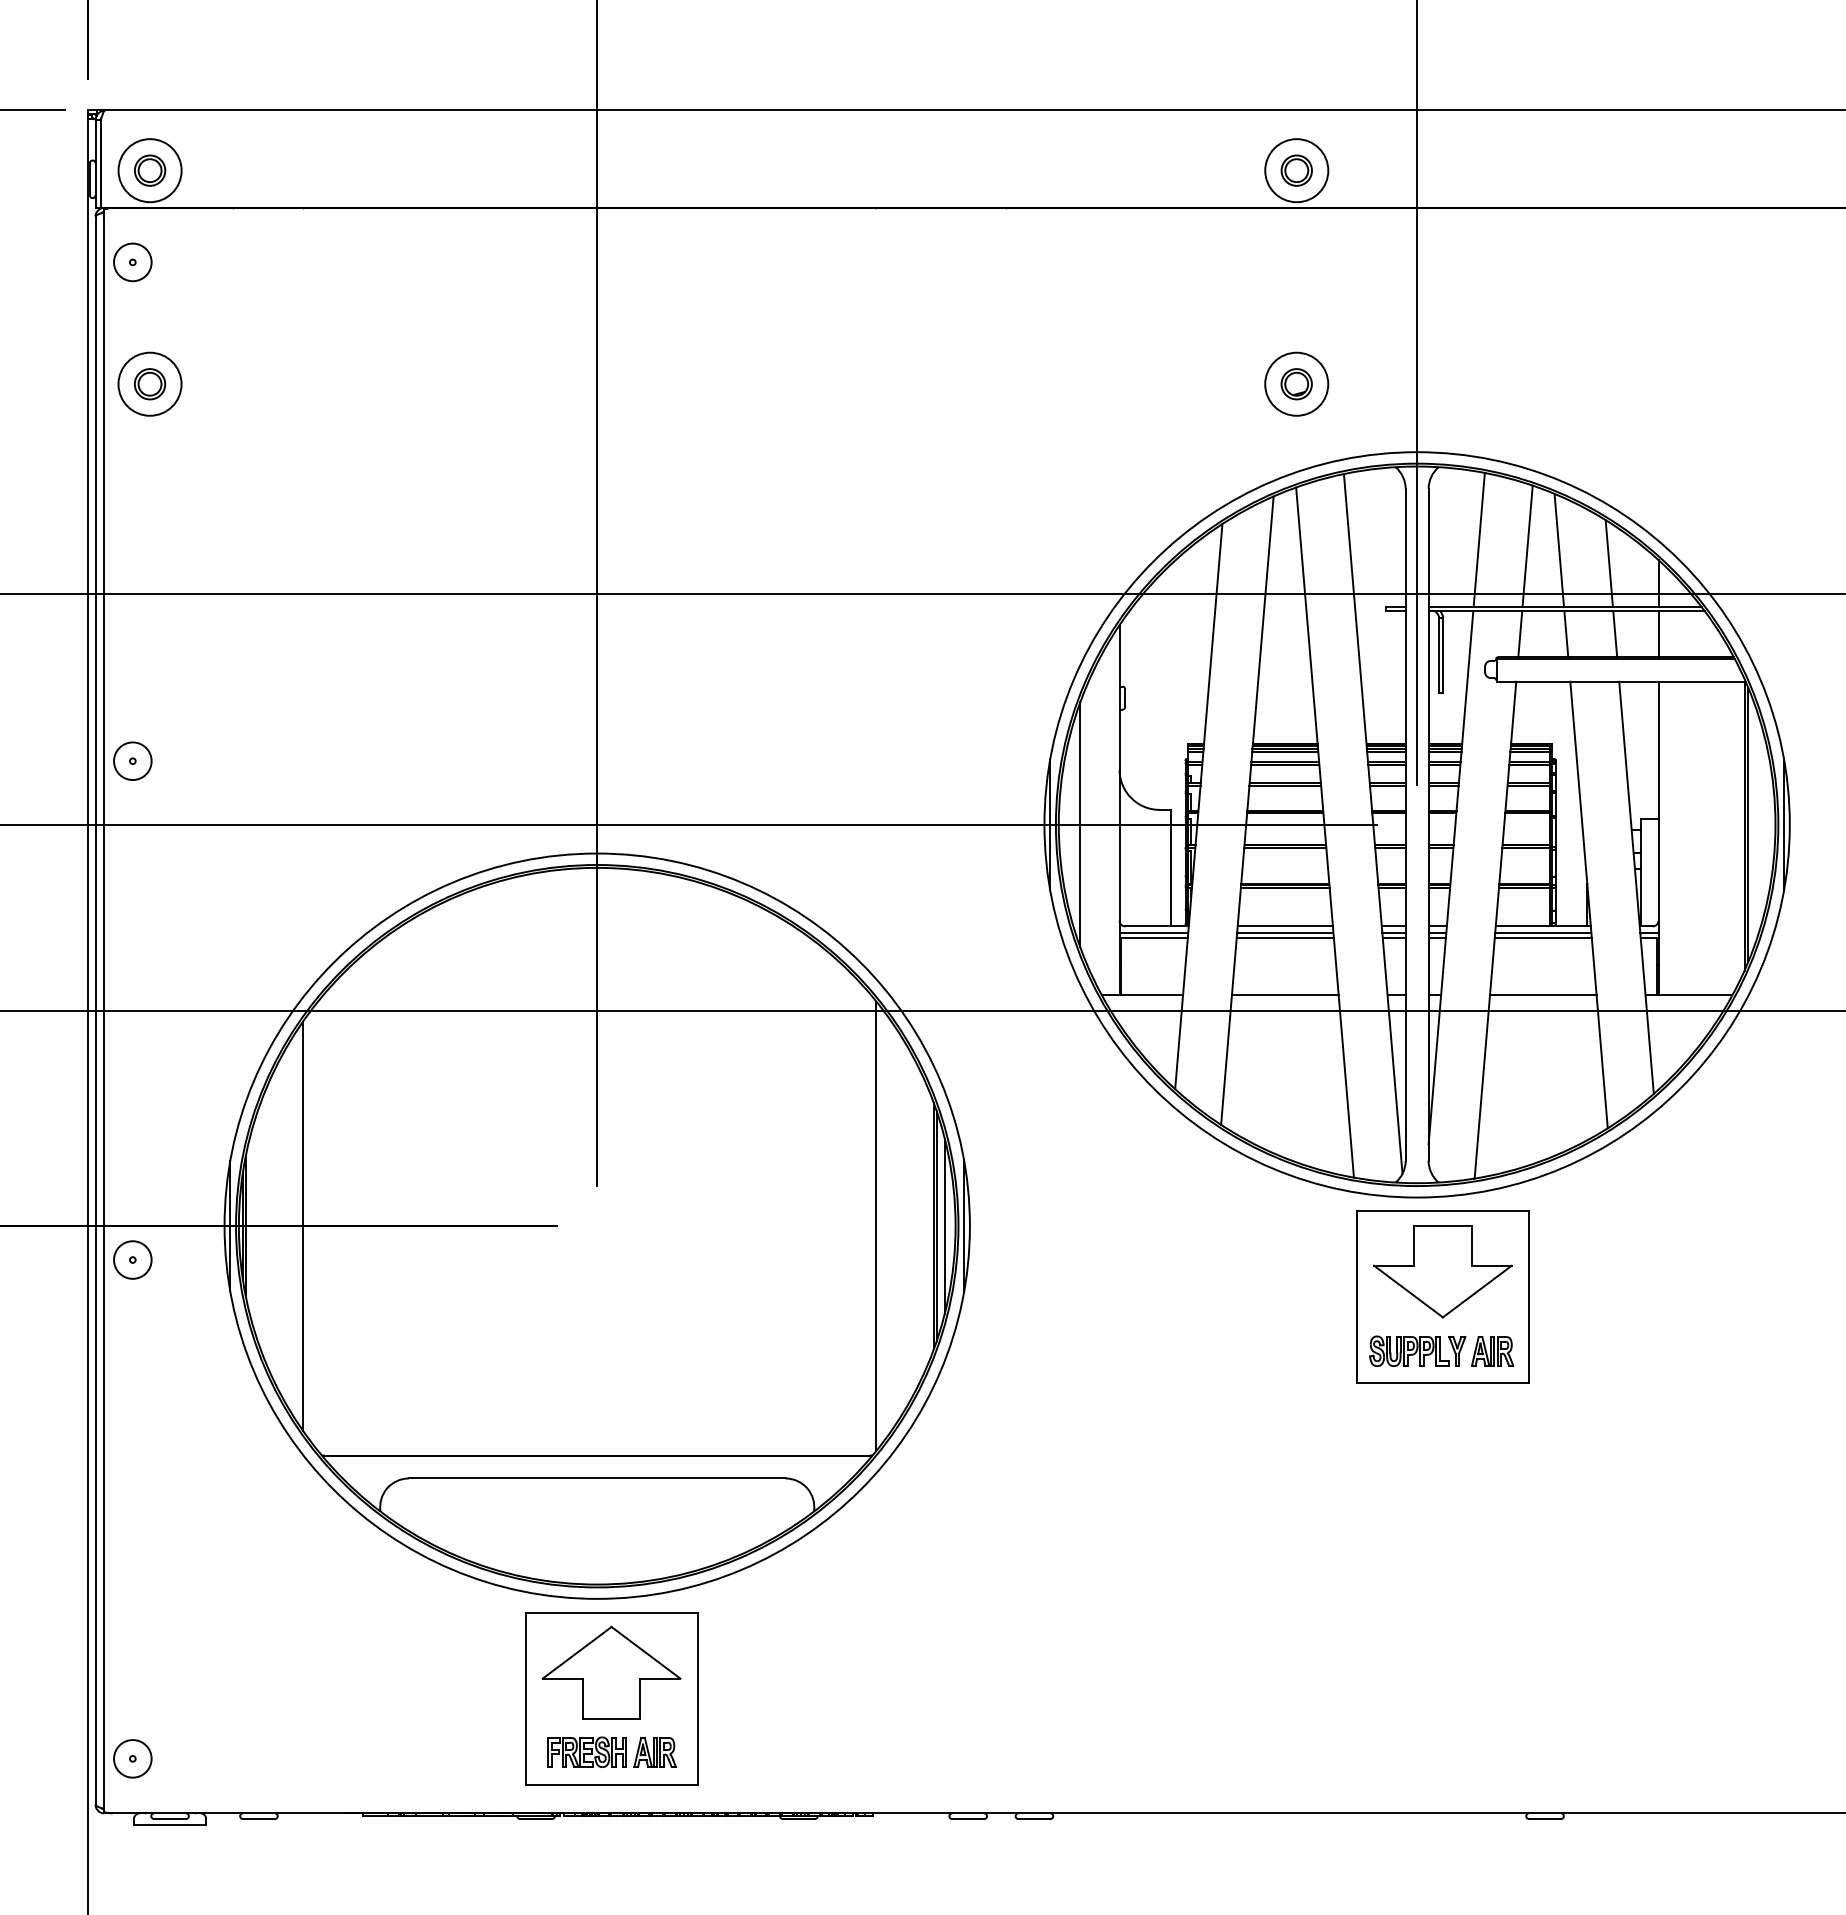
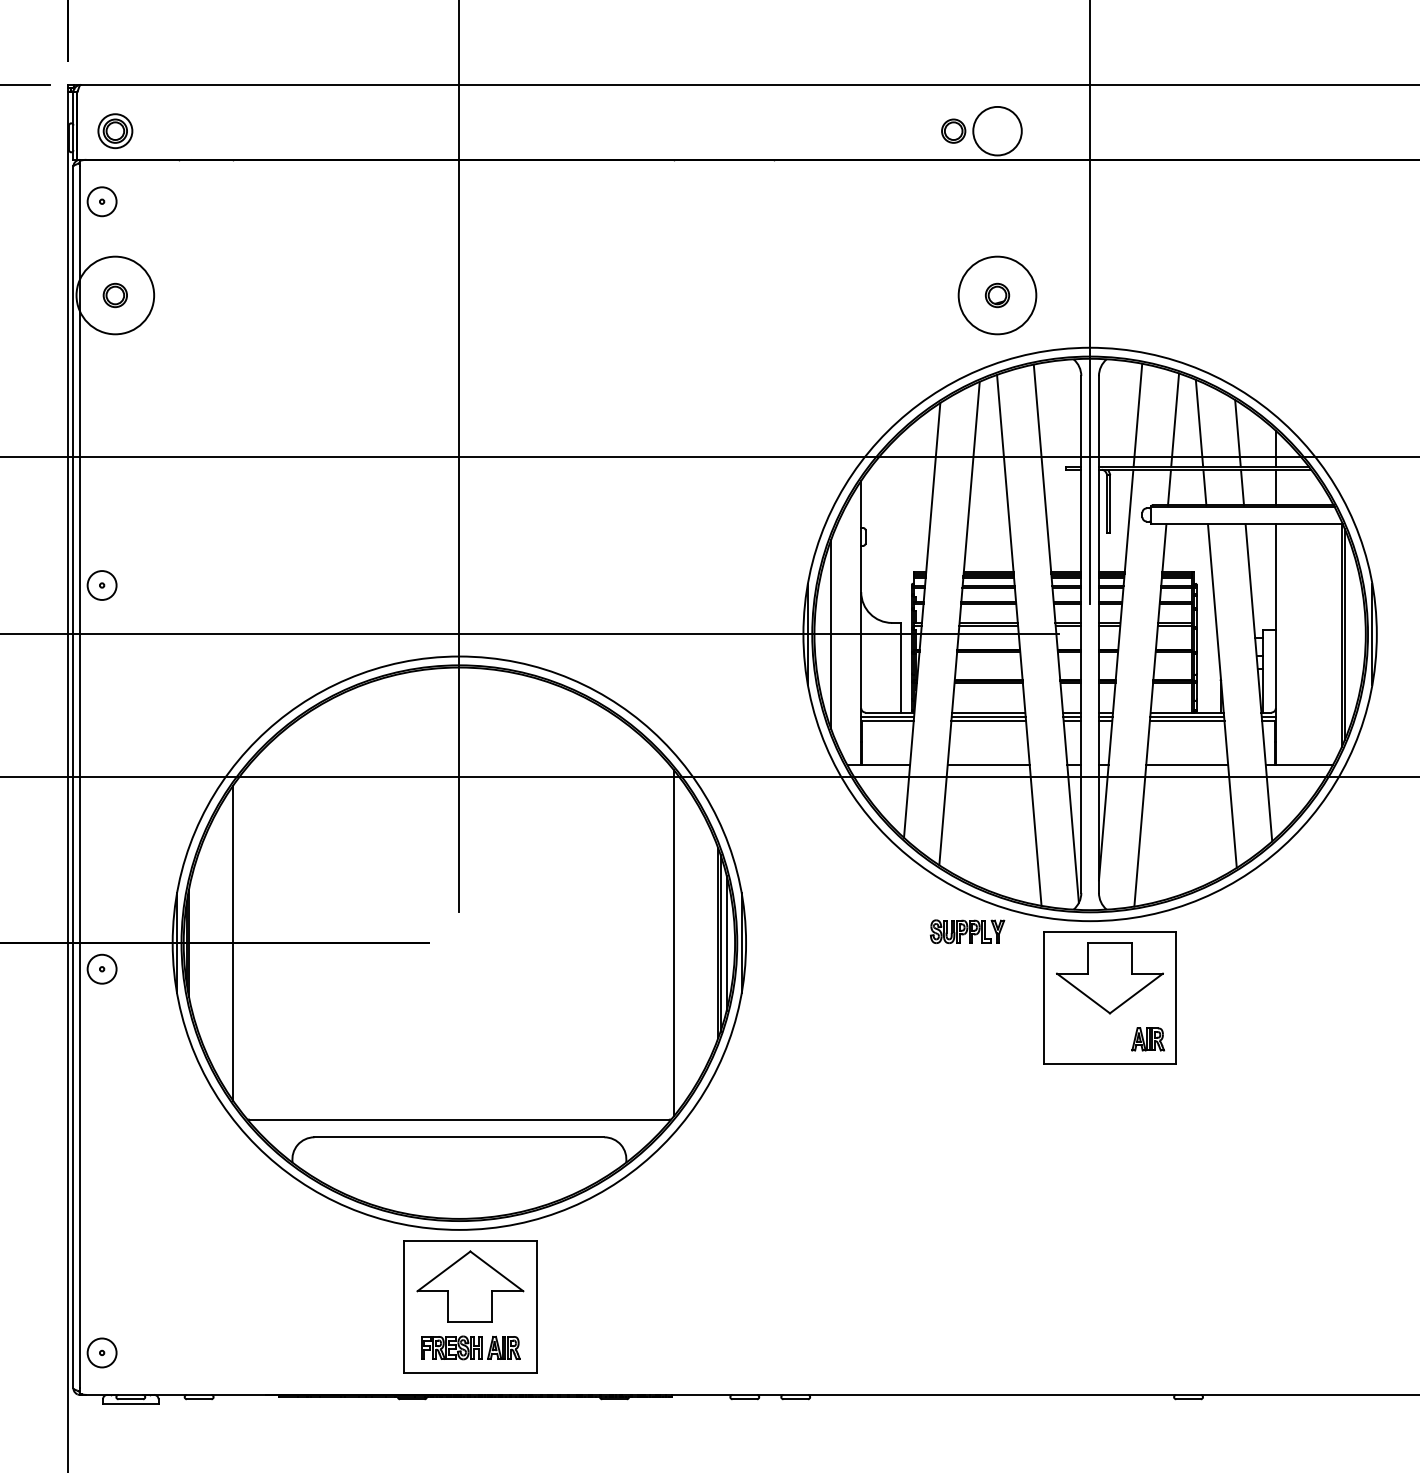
circle: (149, 170) -> (114, 131), size x0.7
part: (1296, 170) -> (953, 131), moved
circle: (149, 383) -> (114, 294), size x1.6
circle: (1296, 383) -> (997, 294), size x1.6
part: (1417, 1350) -> (967, 931), moved

